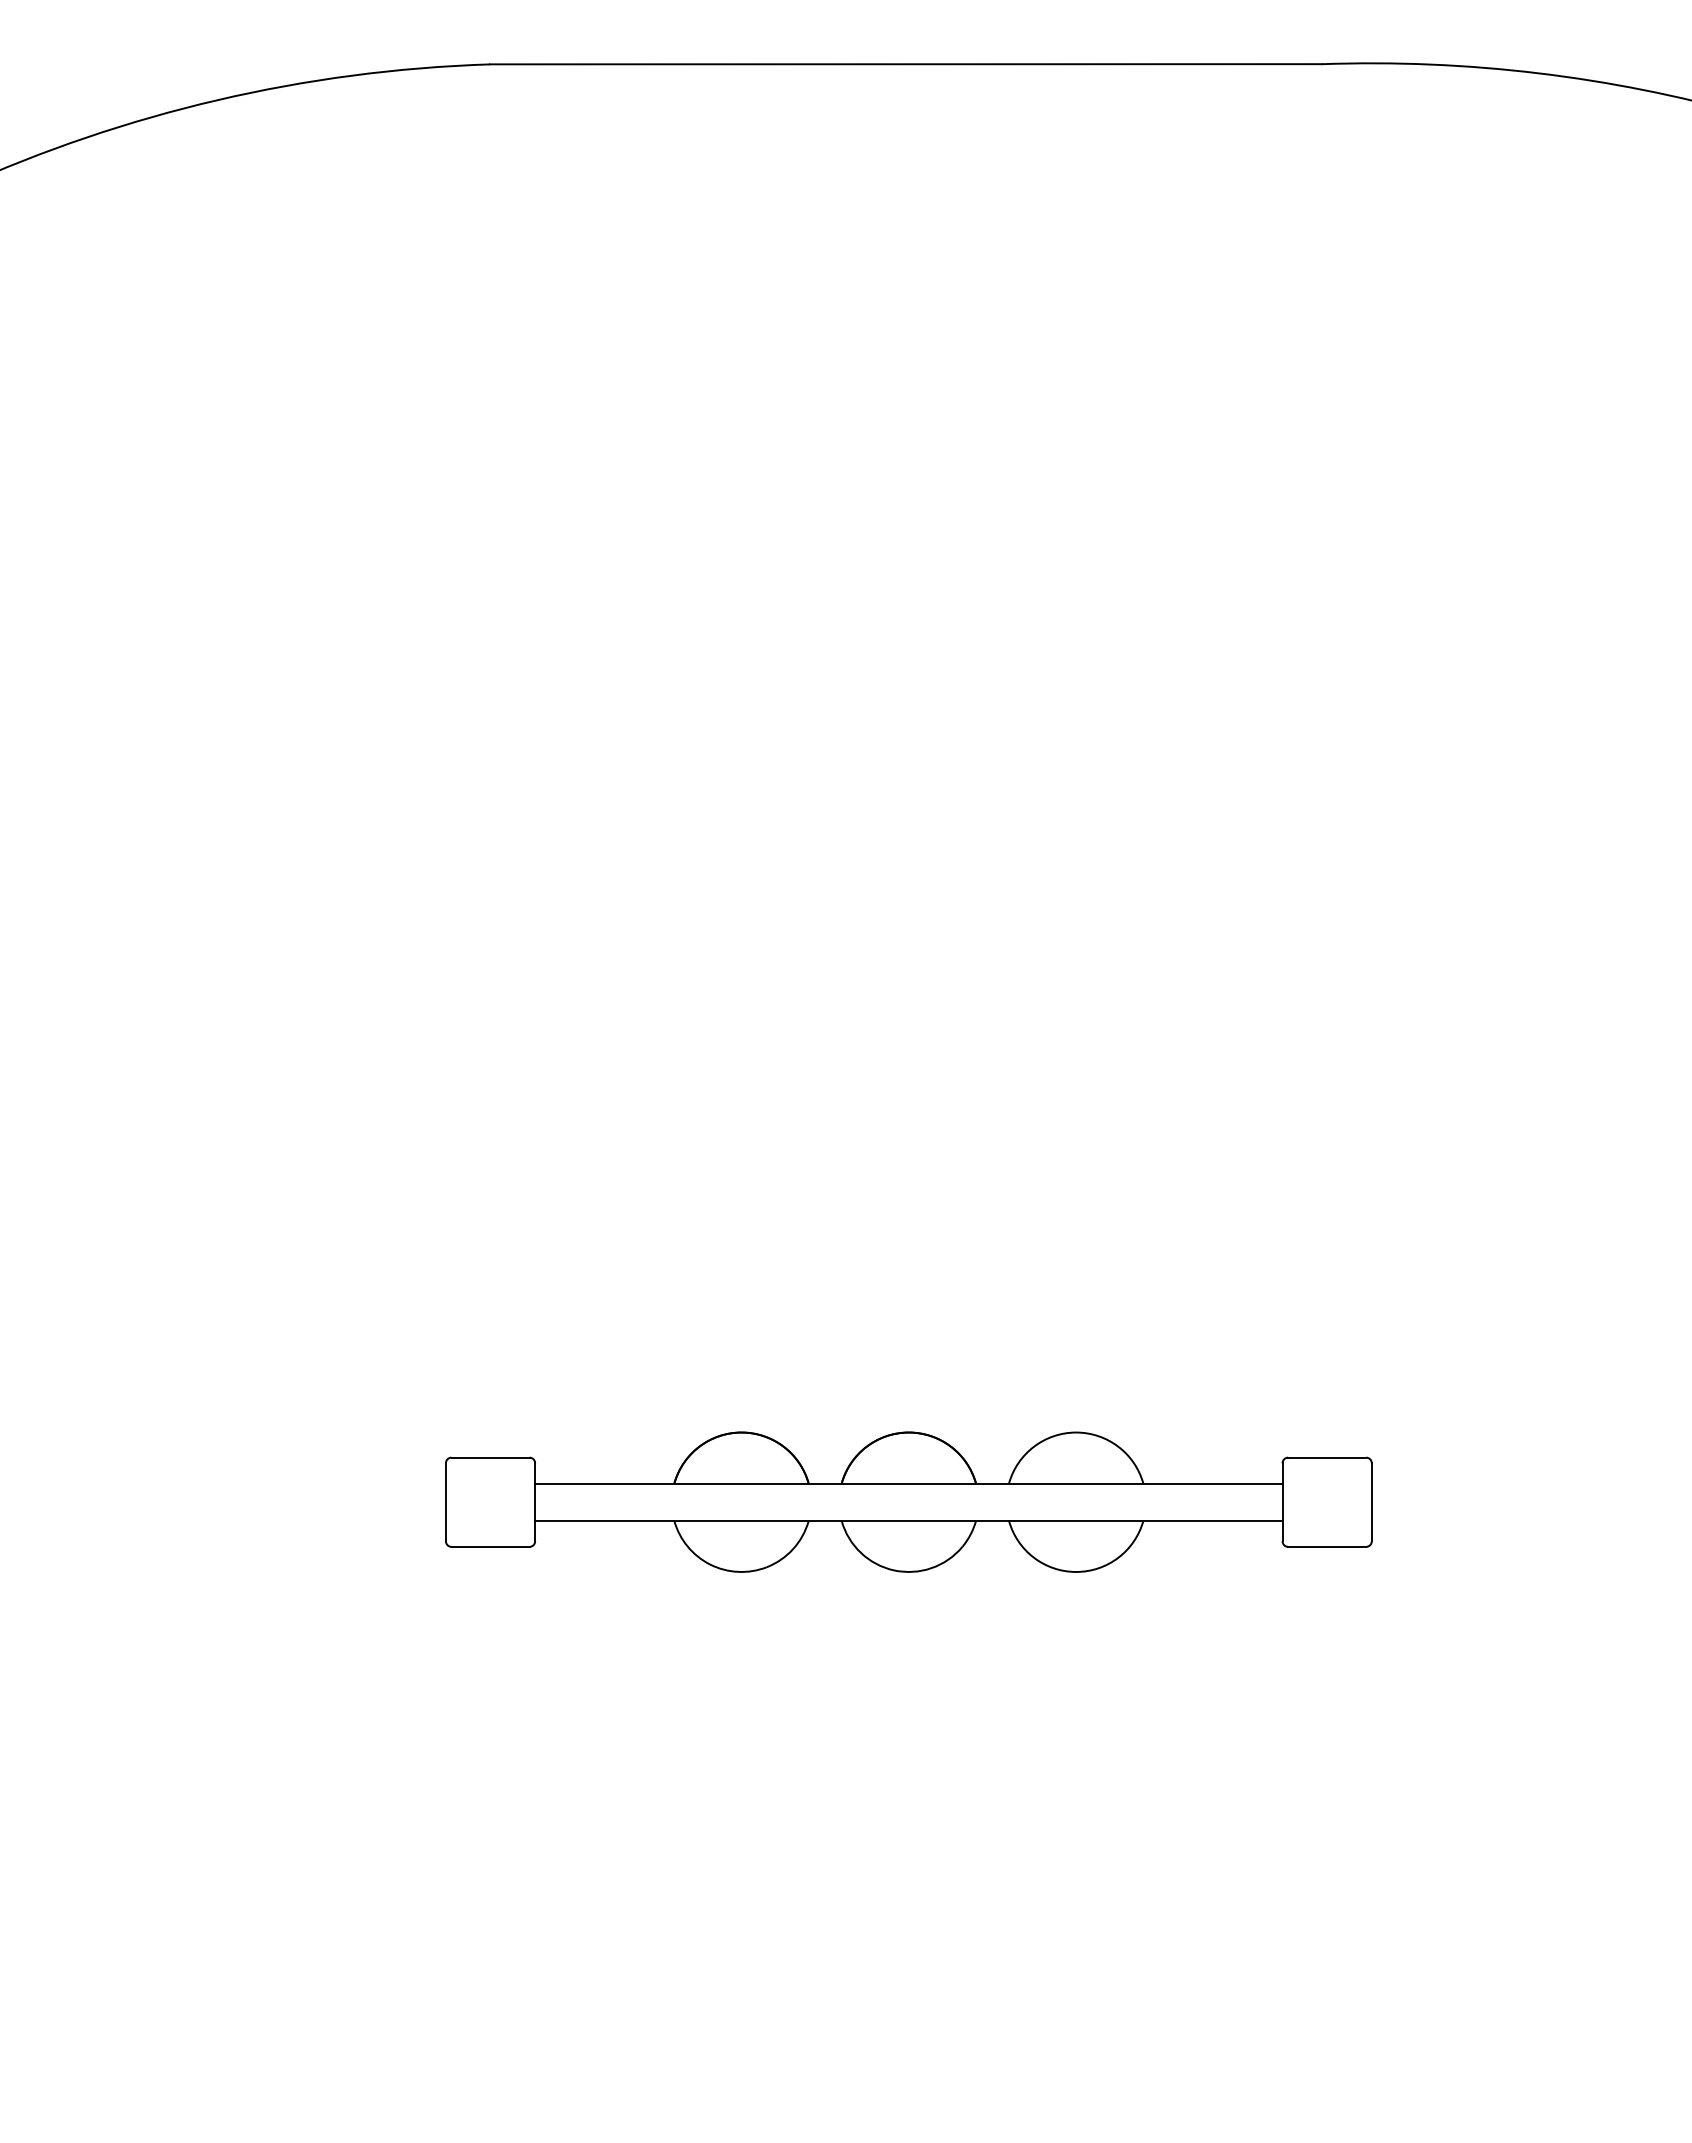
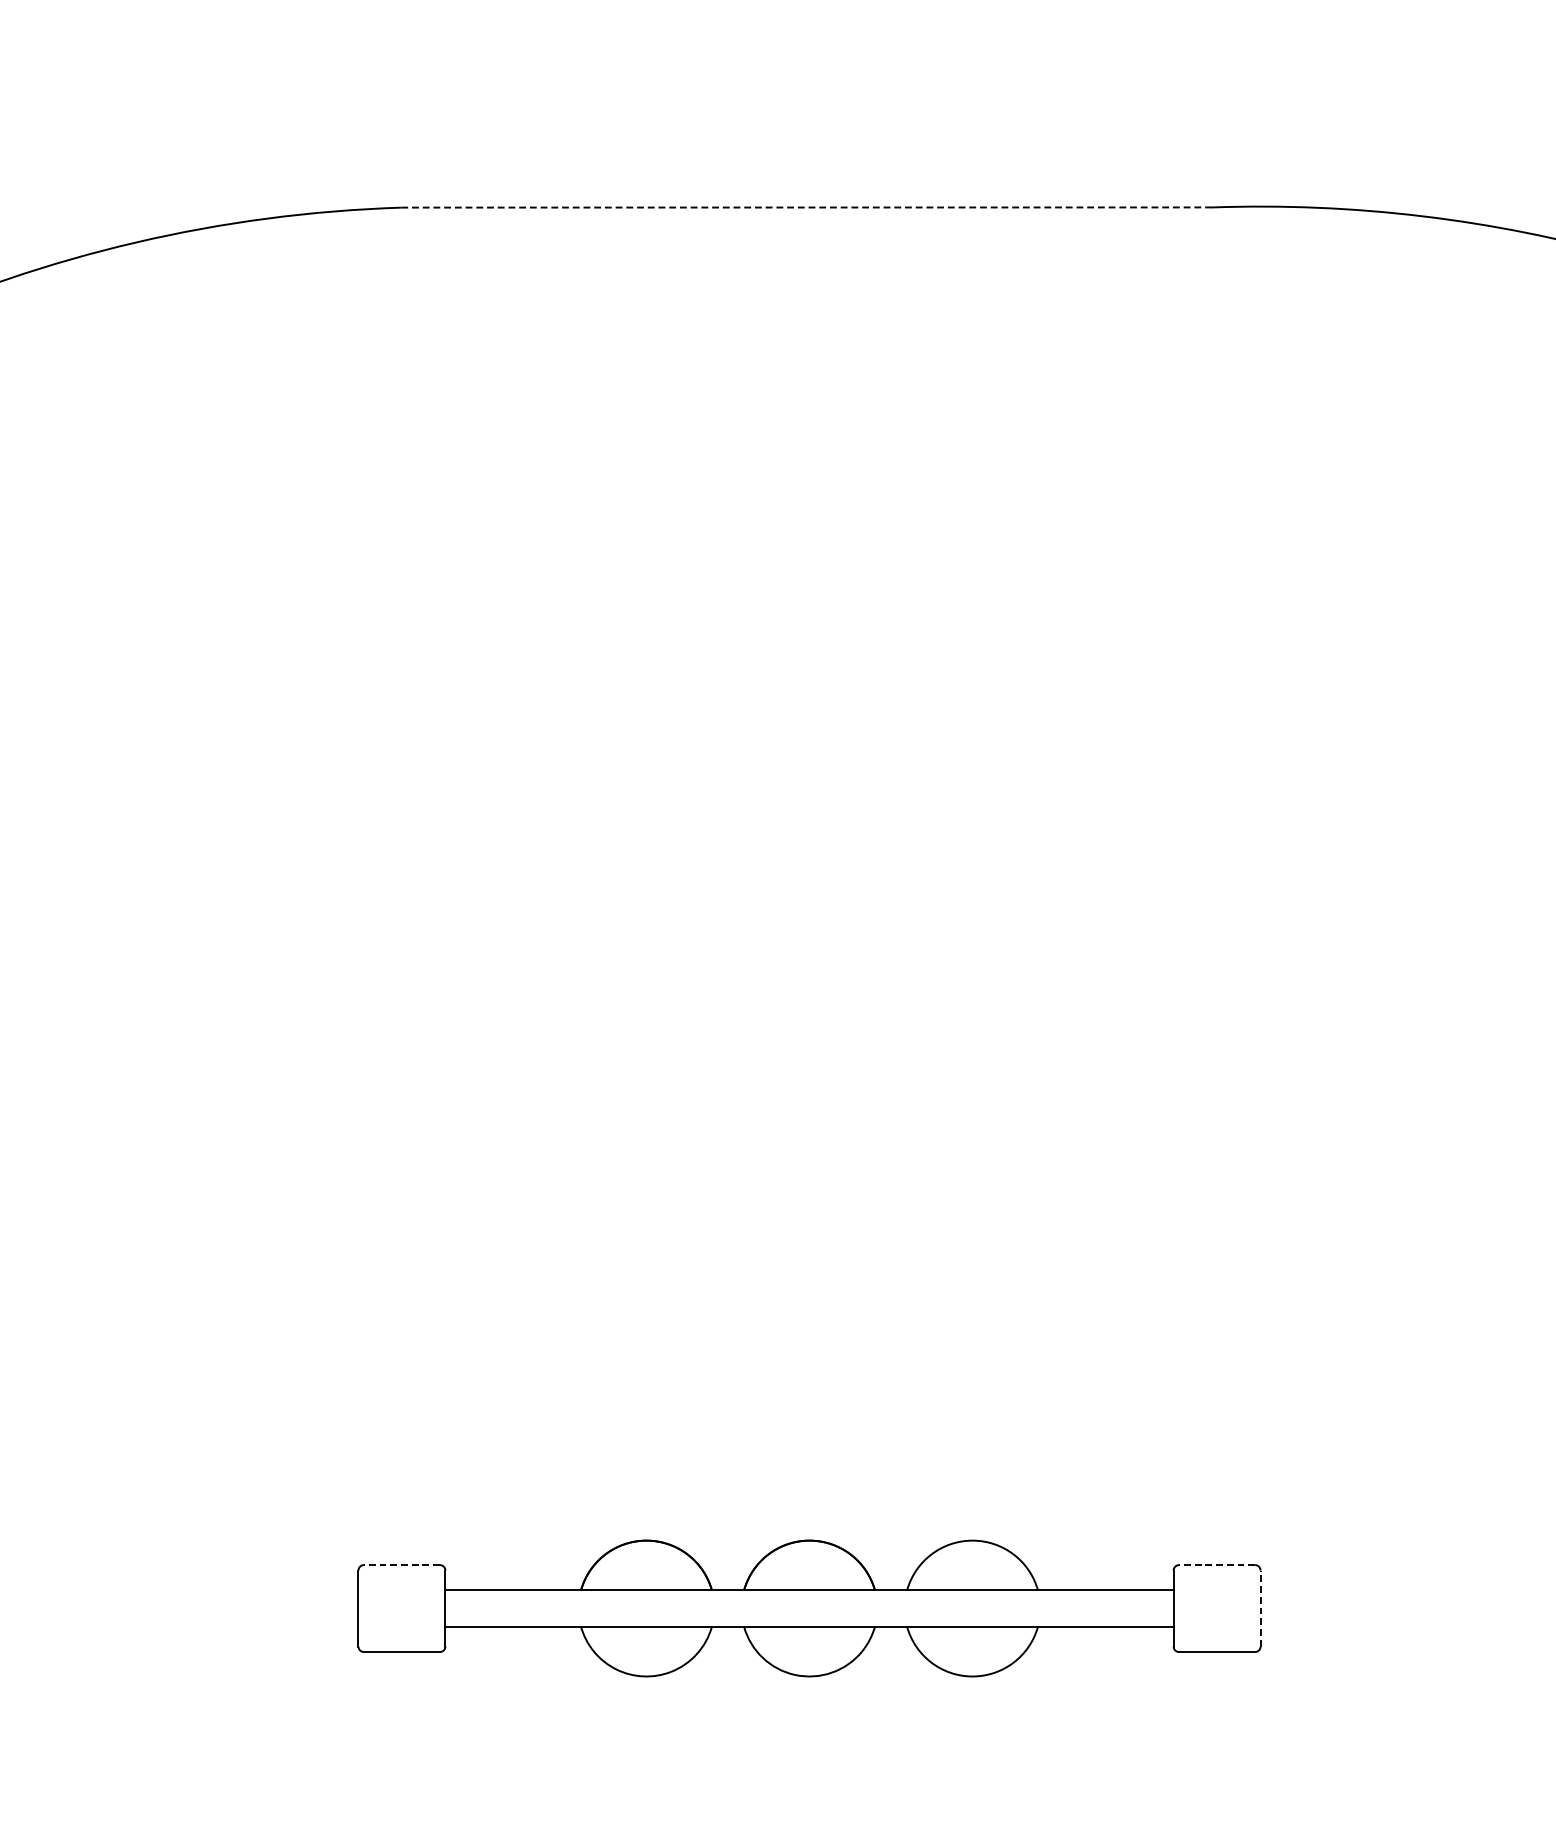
line: (905, 64) -> (806, 207), solid -> dashed
line: (490, 1457) -> (401, 1564), solid -> dashed
line: (1326, 1457) -> (1216, 1564), solid -> dashed
line: (1371, 1501) -> (1260, 1607), solid -> dashed

